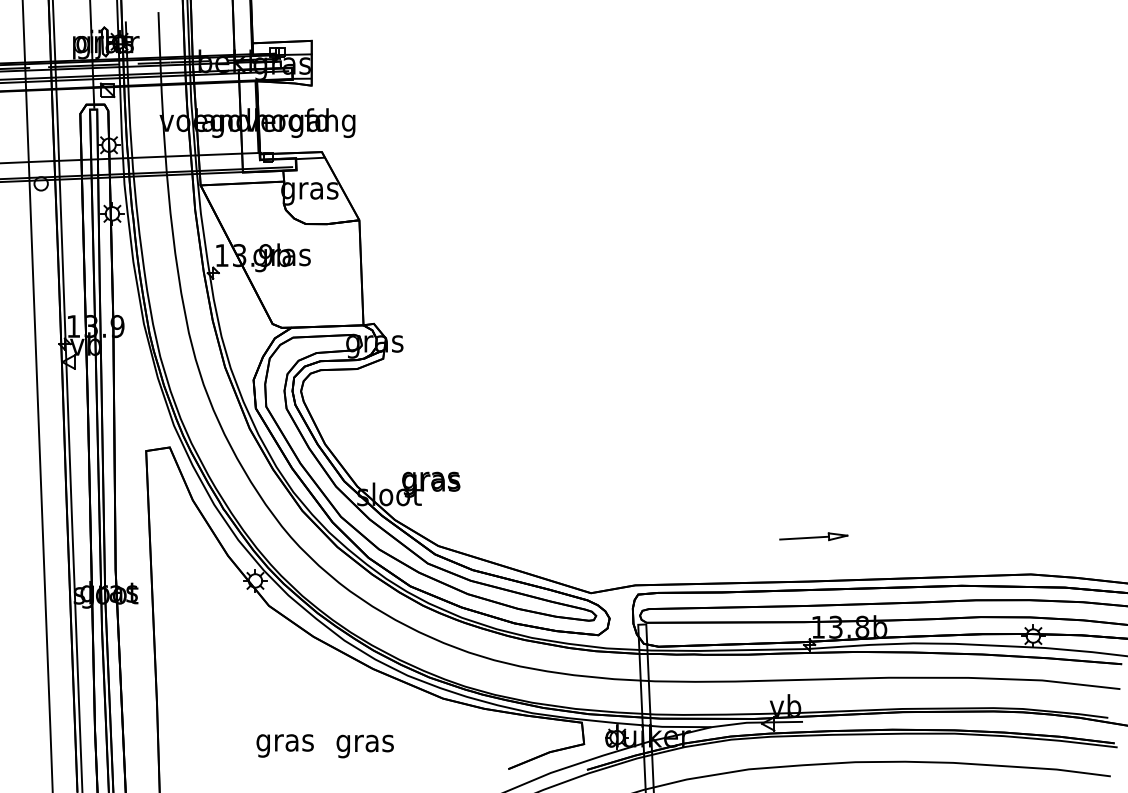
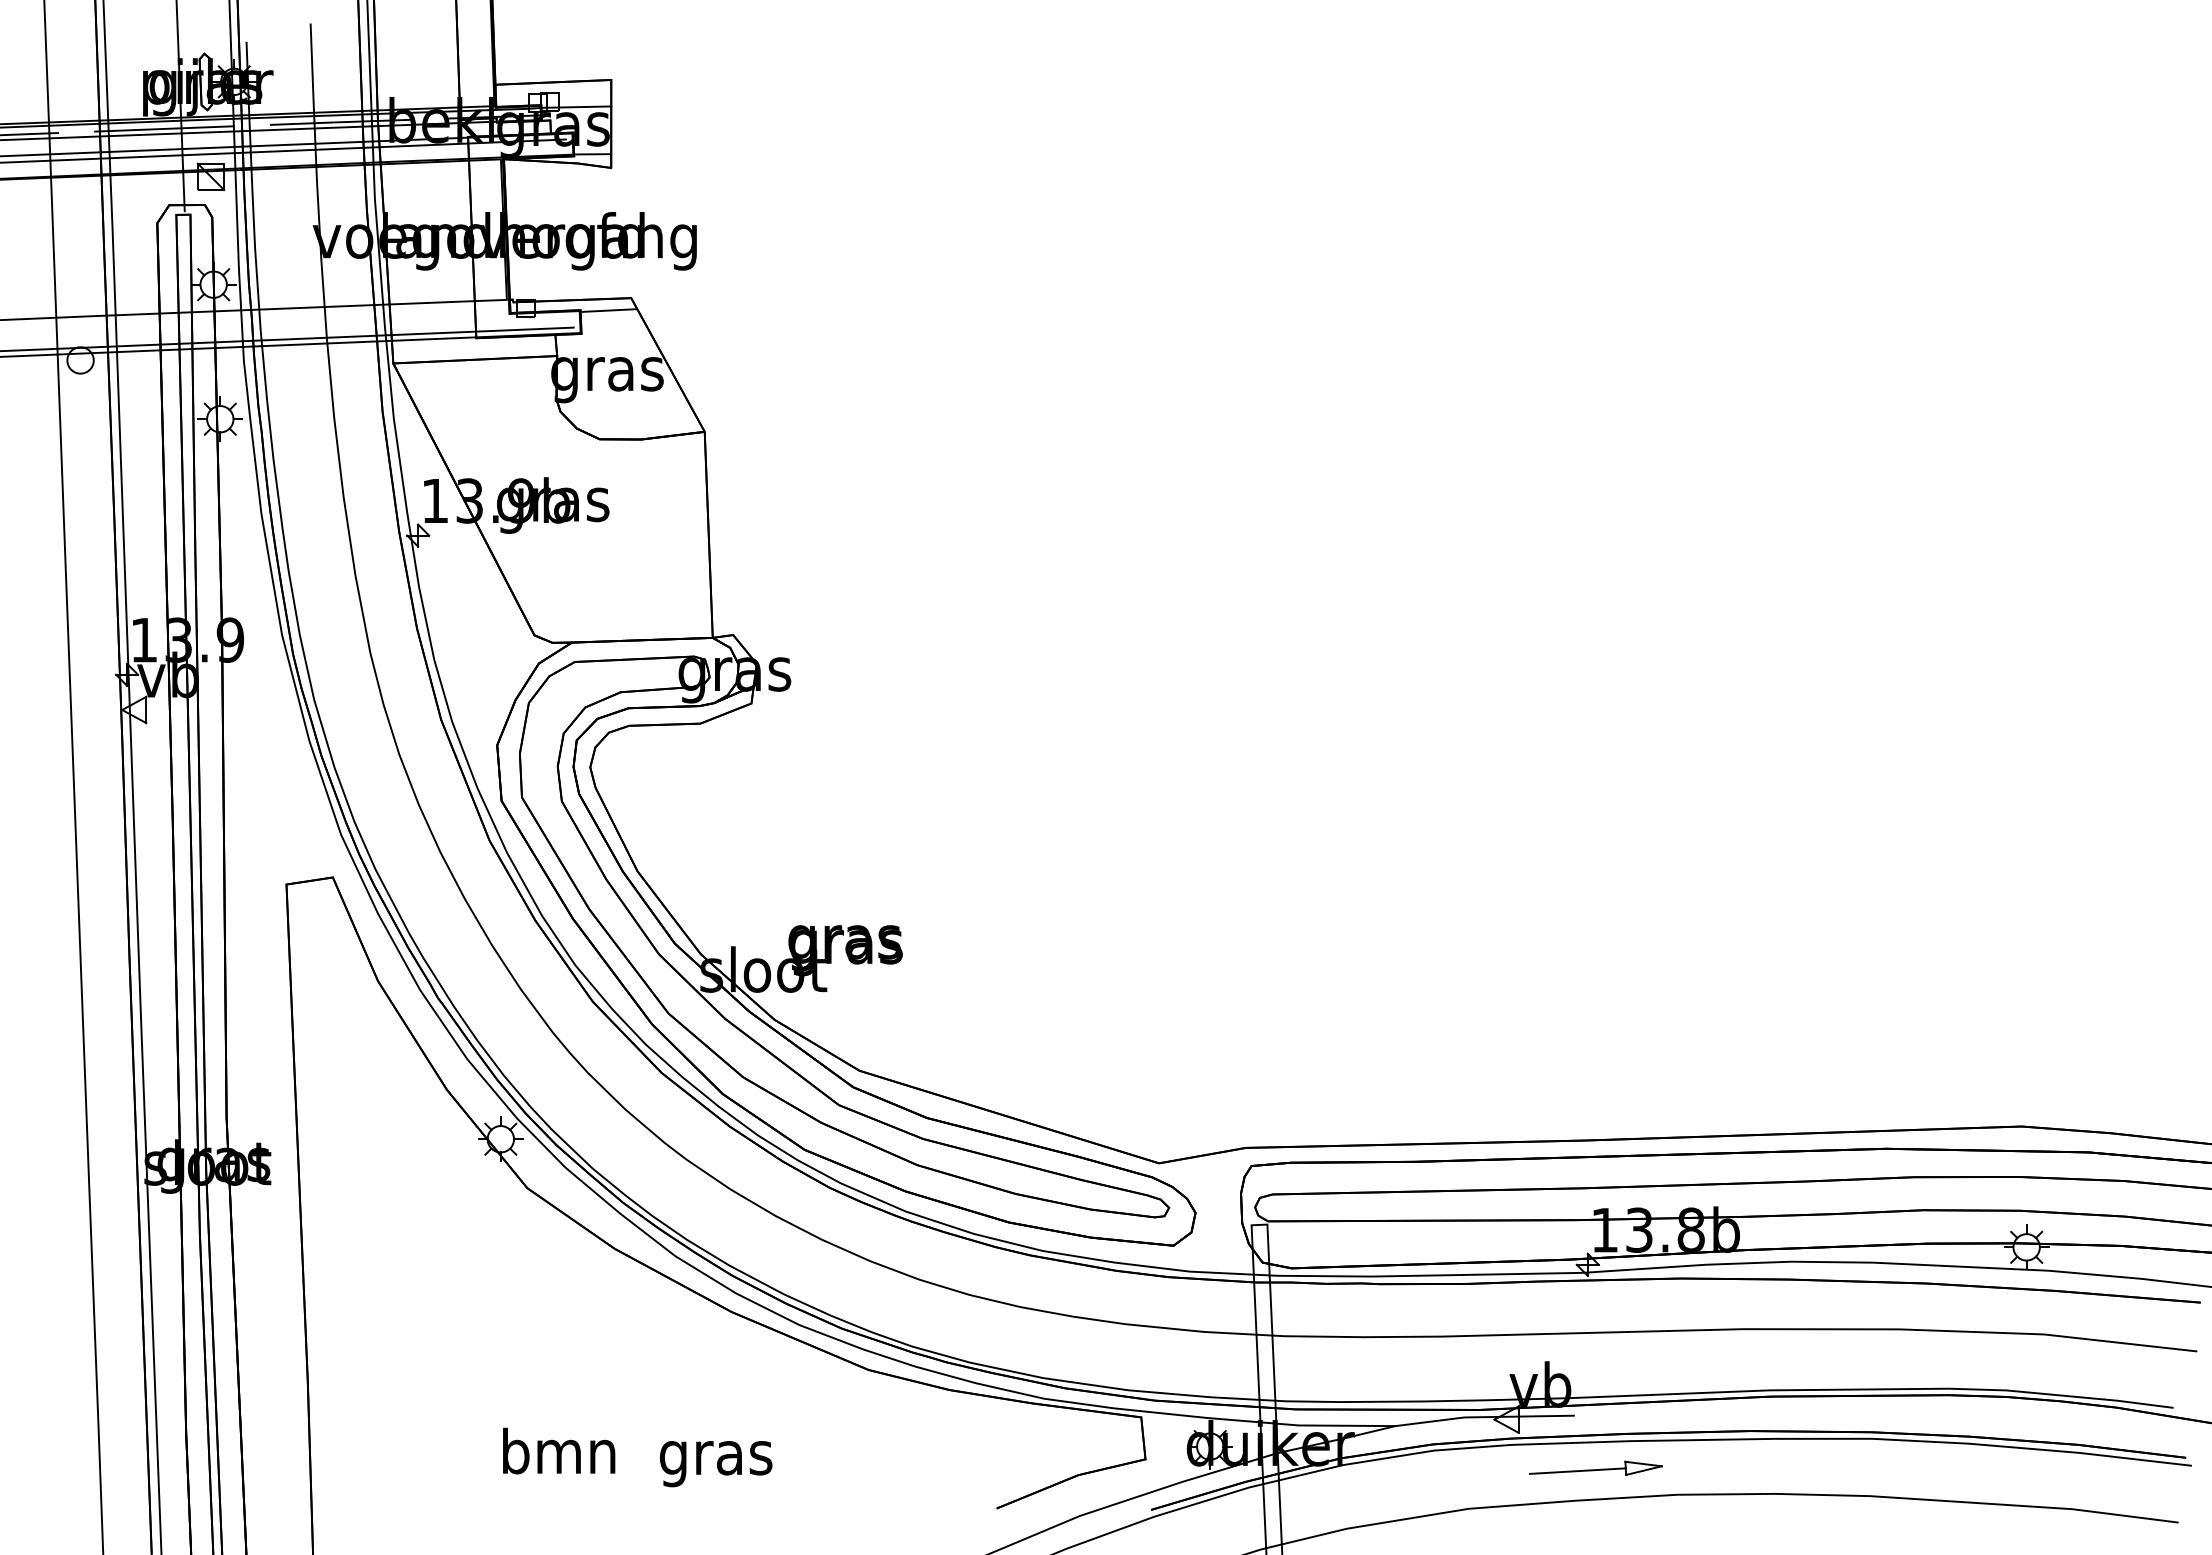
part: (813, 536) -> (1595, 1467), moved
text: (284, 742) -> (557, 1456), gras -> bmn

